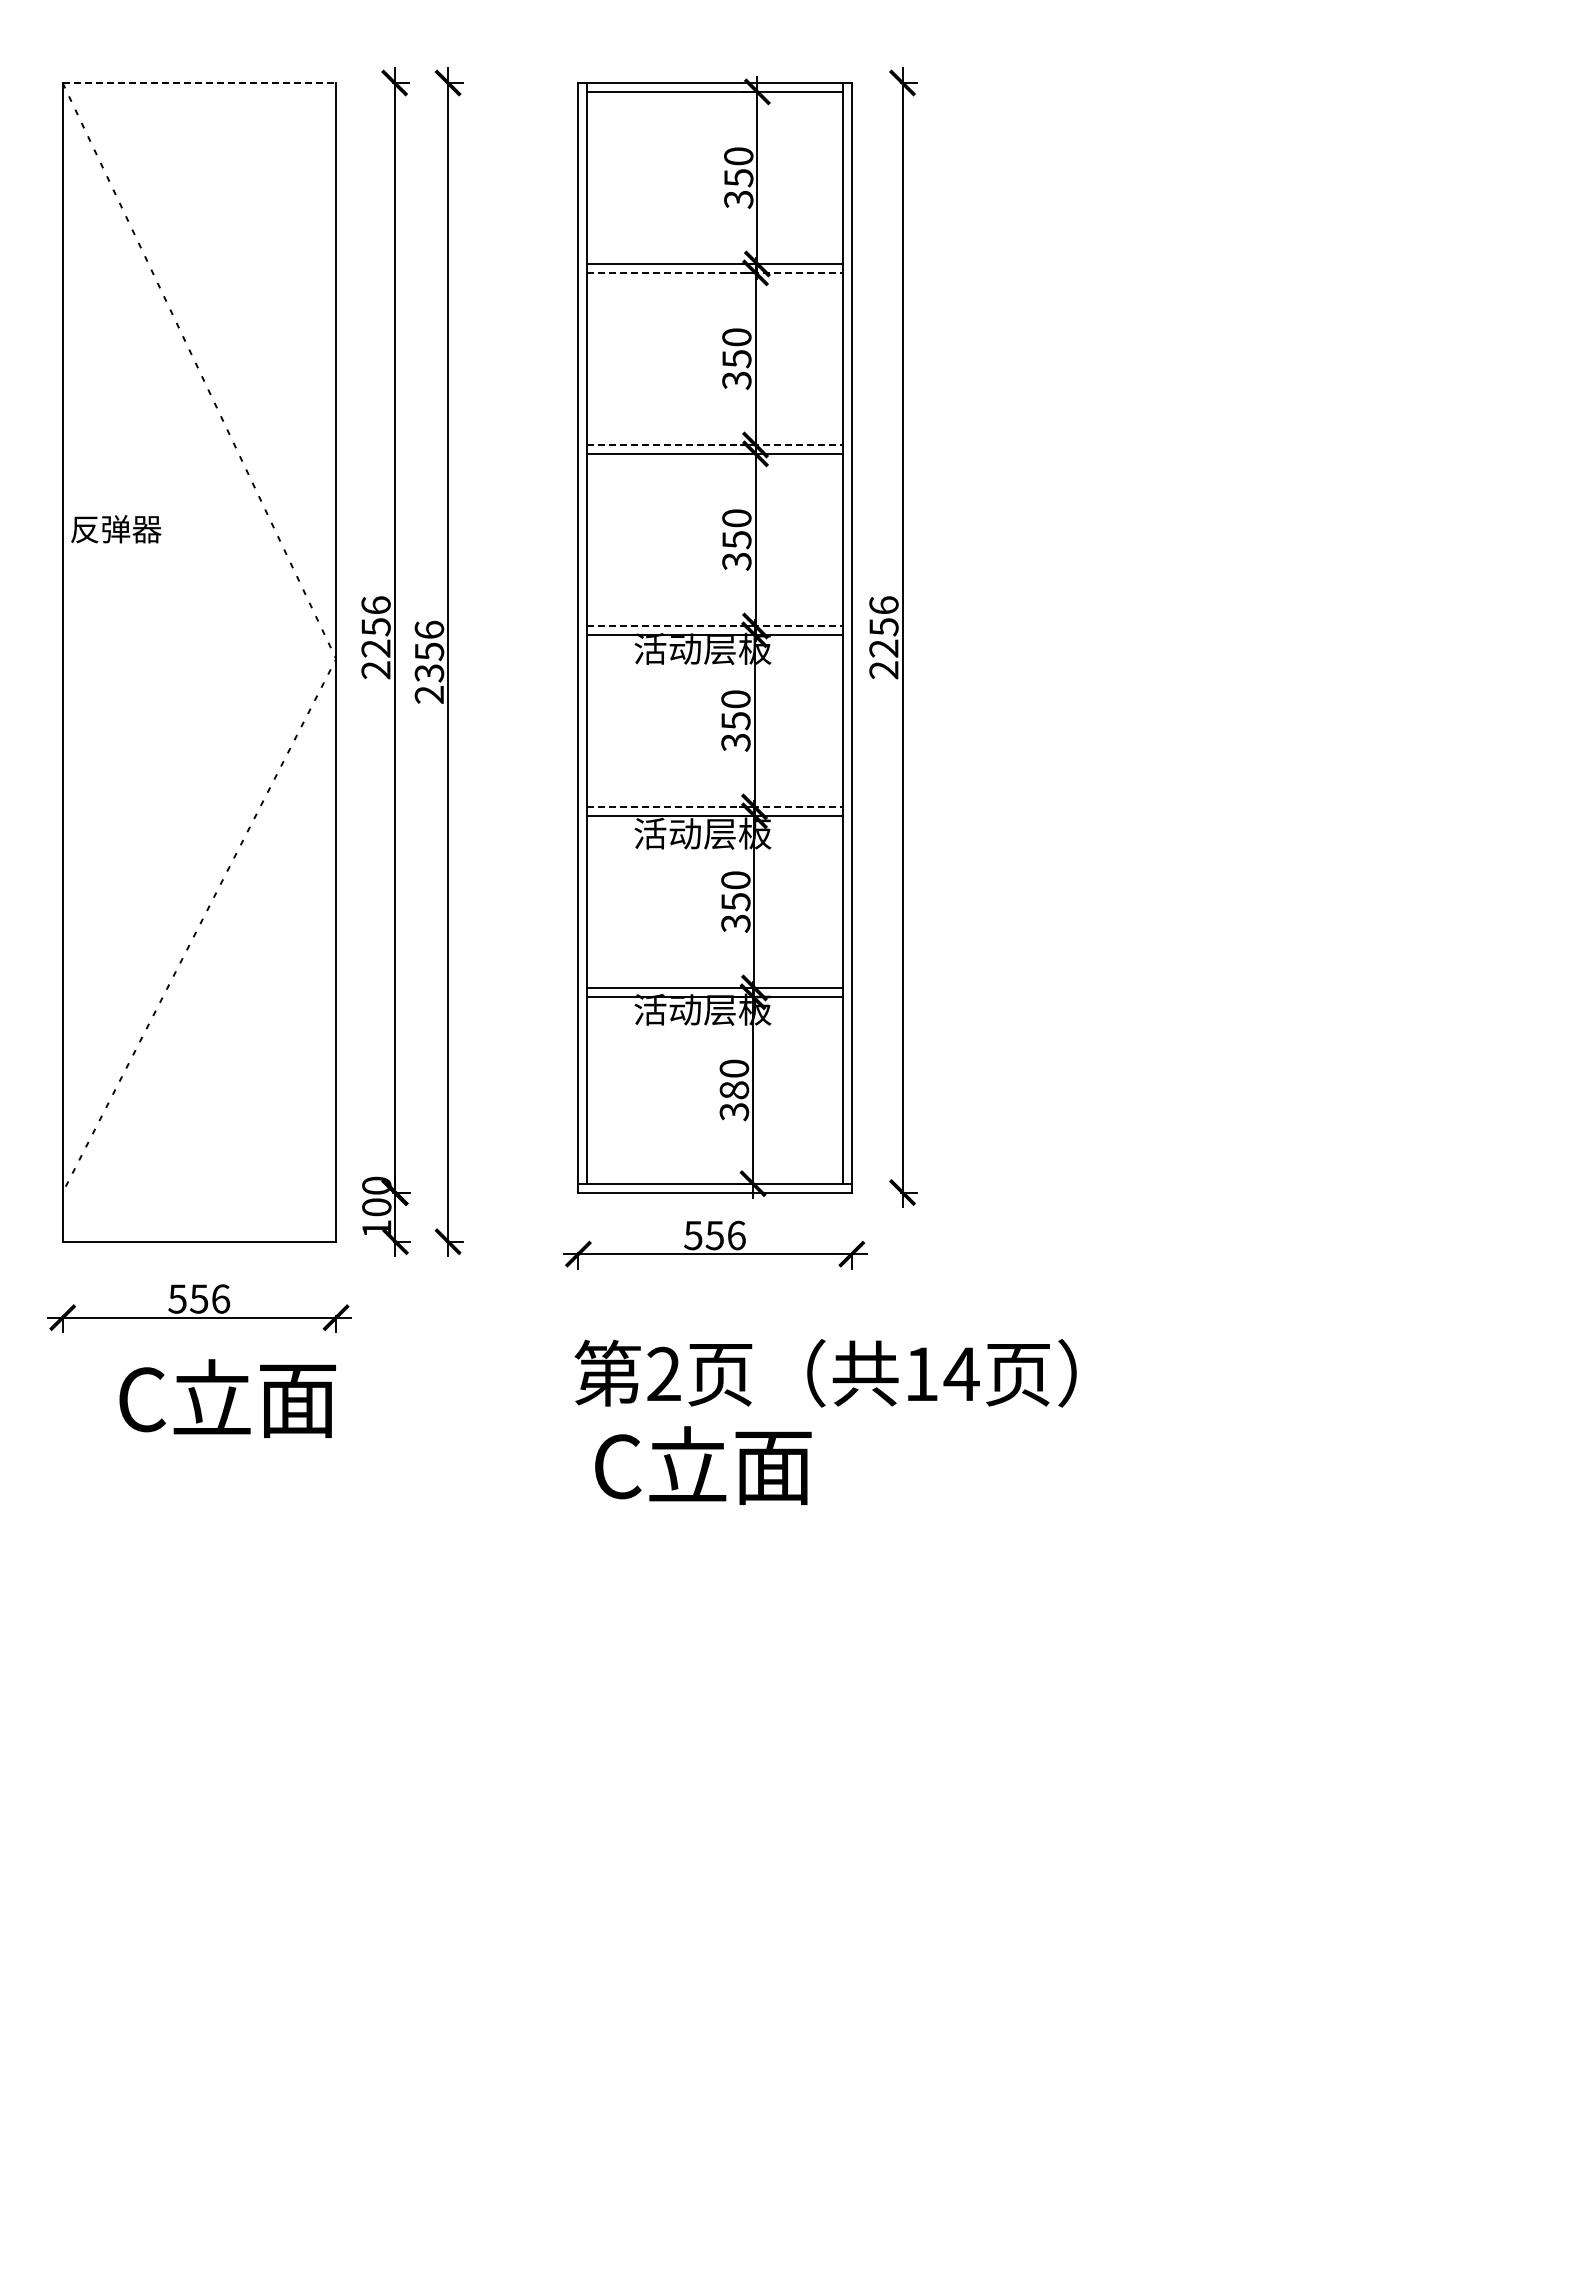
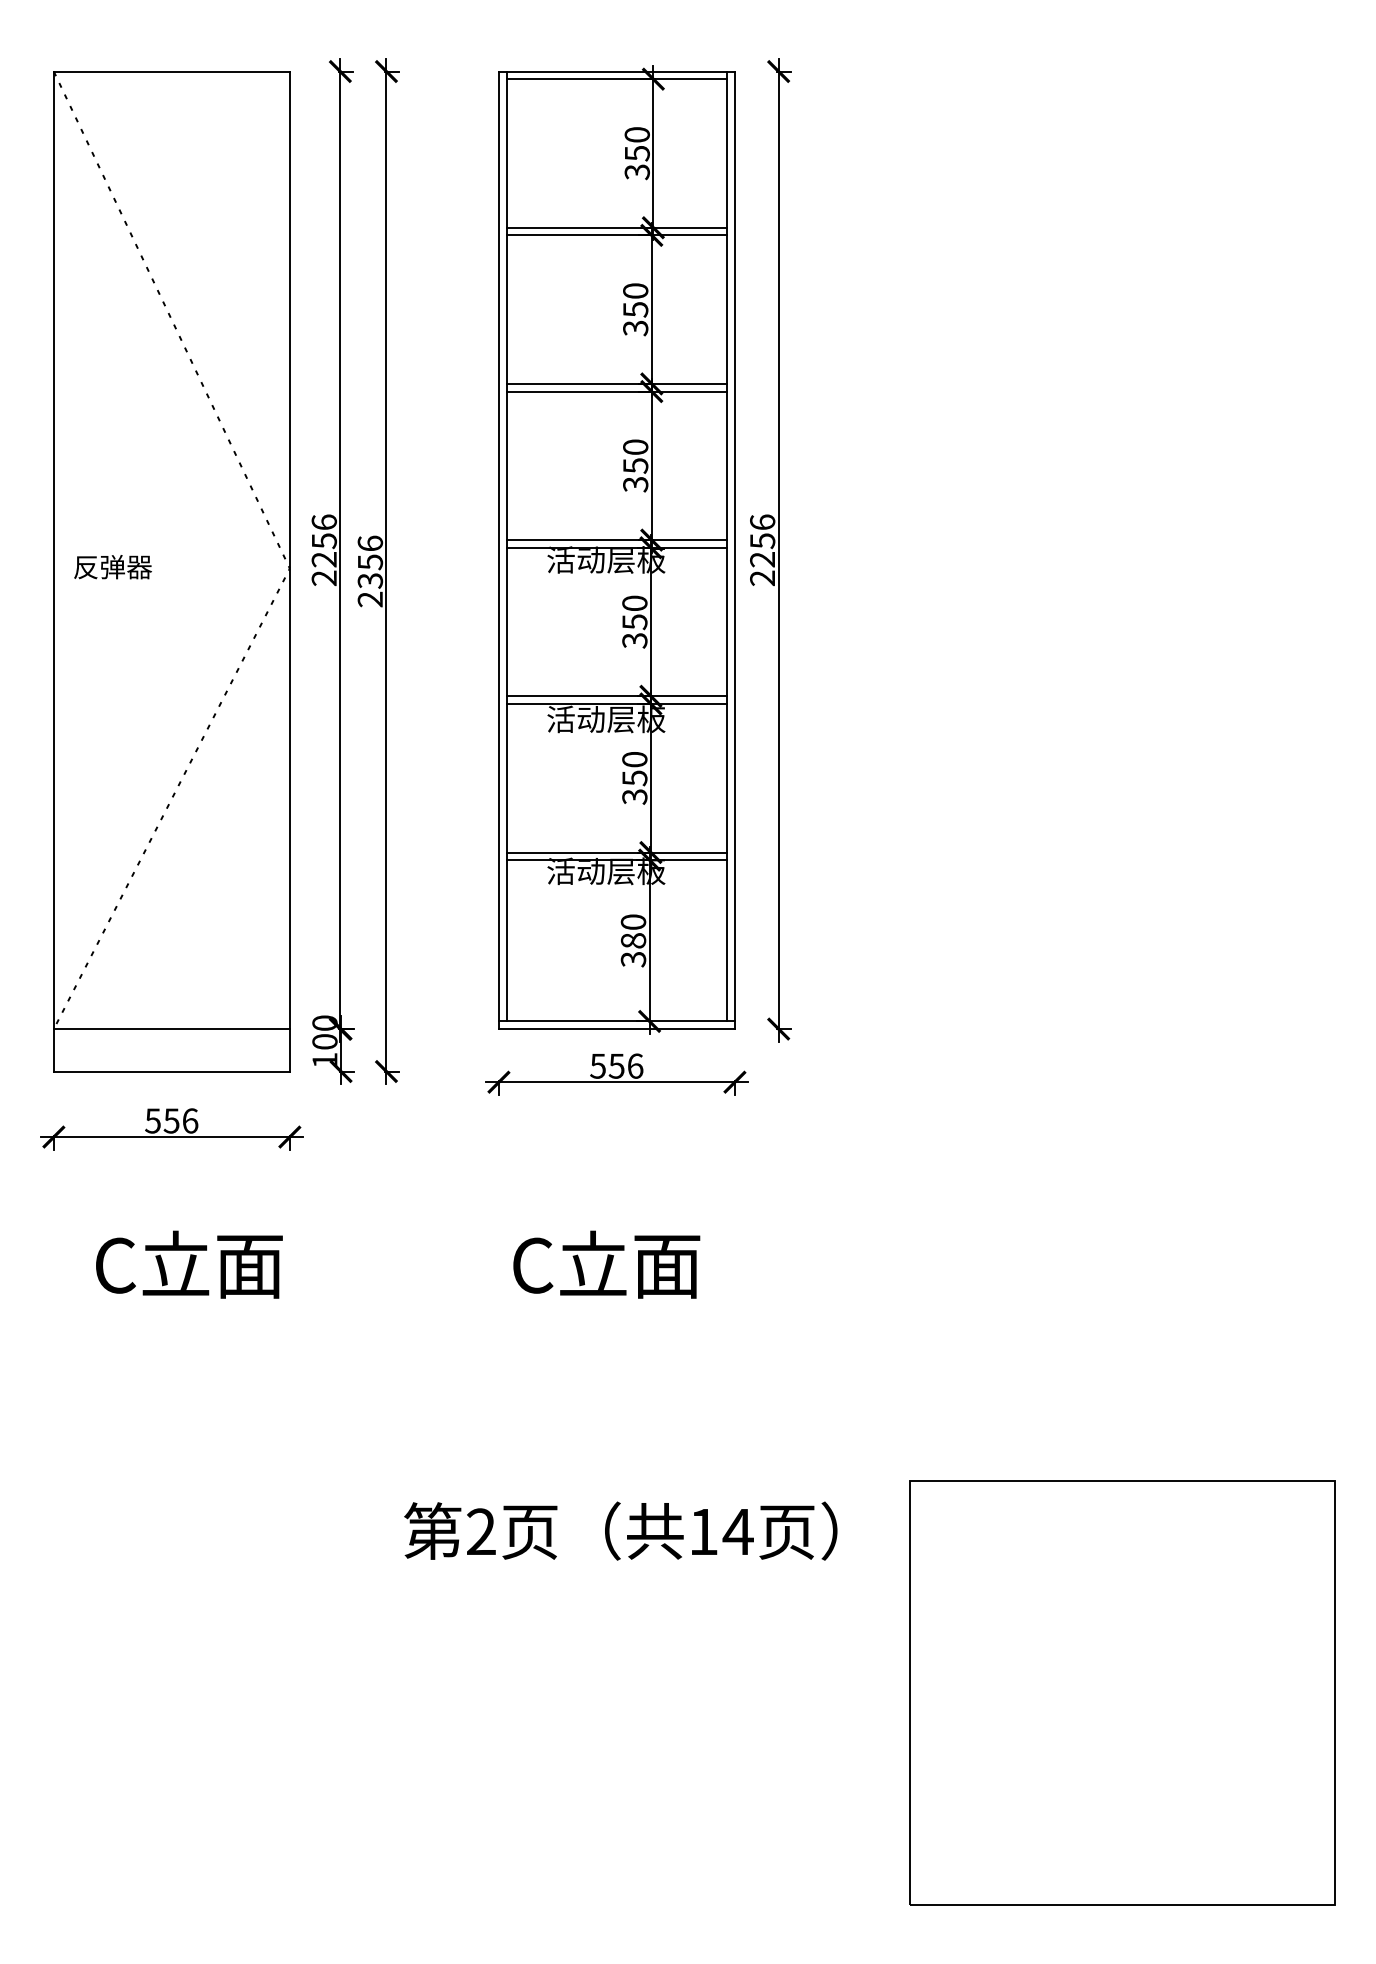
line: (199, 83) -> (171, 71), dashed -> solid
line: (715, 272) -> (617, 235), dashed -> solid
line: (715, 445) -> (617, 384), dashed -> solid
text: (116, 529) -> (113, 567), moved
line: (715, 625) -> (617, 539), dashed -> solid
line: (715, 806) -> (617, 695), dashed -> solid
line: (199, 1192) -> (171, 1029), added
text: (825, 1373) -> (620, 1531), moved
text: (227, 1398) -> (189, 1264), moved
part: (1300, 1961) -> (1122, 1692), added

